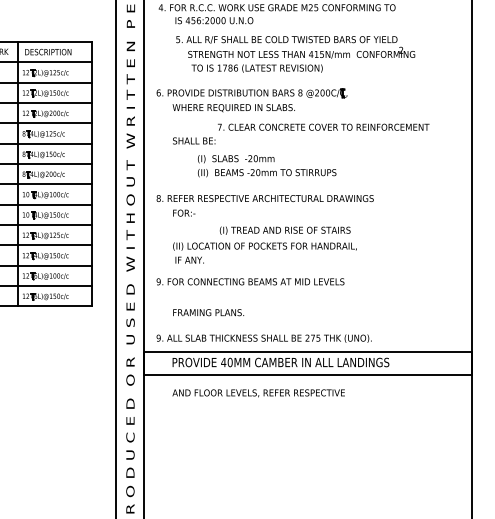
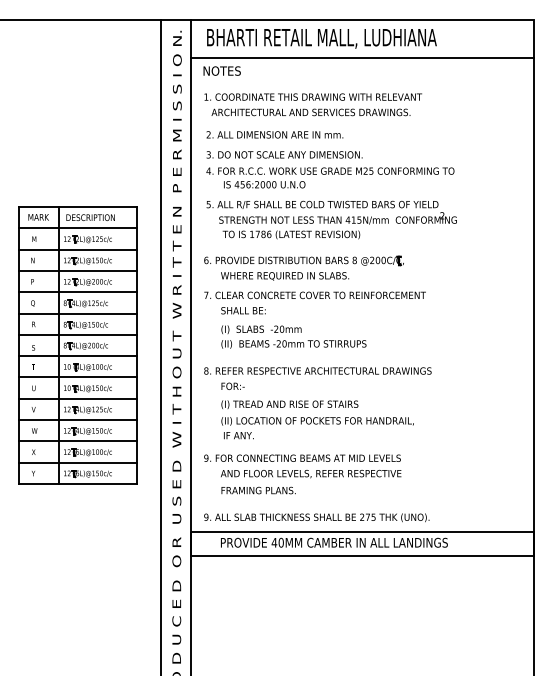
text: (295, 53) -> (331, 219), moved
text: (323, 127) -> (314, 295), moved
text: (266, 165) -> (293, 336), moved
text: (284, 230) -> (289, 404), moved
text: (259, 392) -> (311, 473), moved

